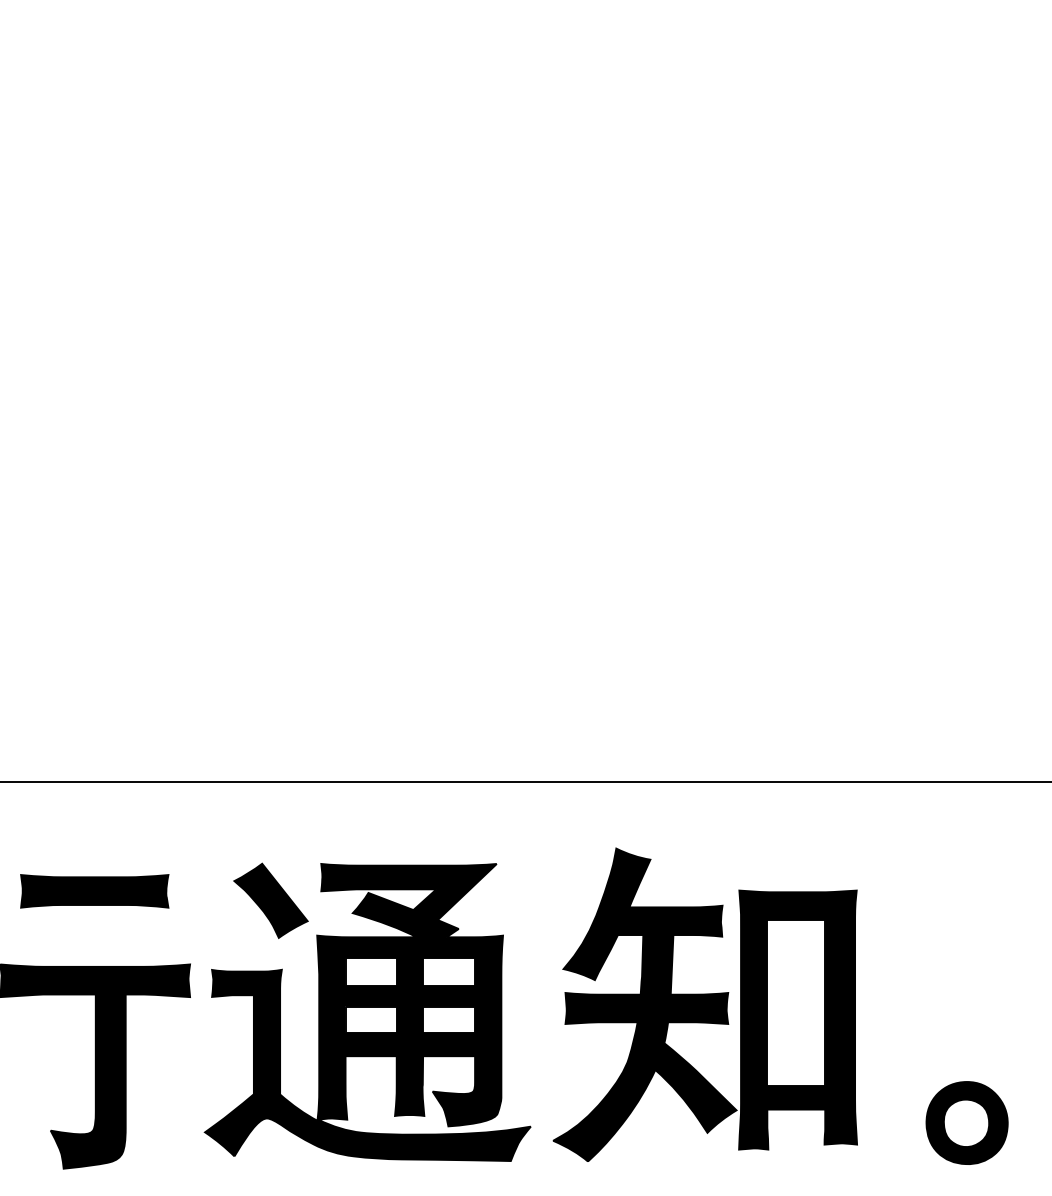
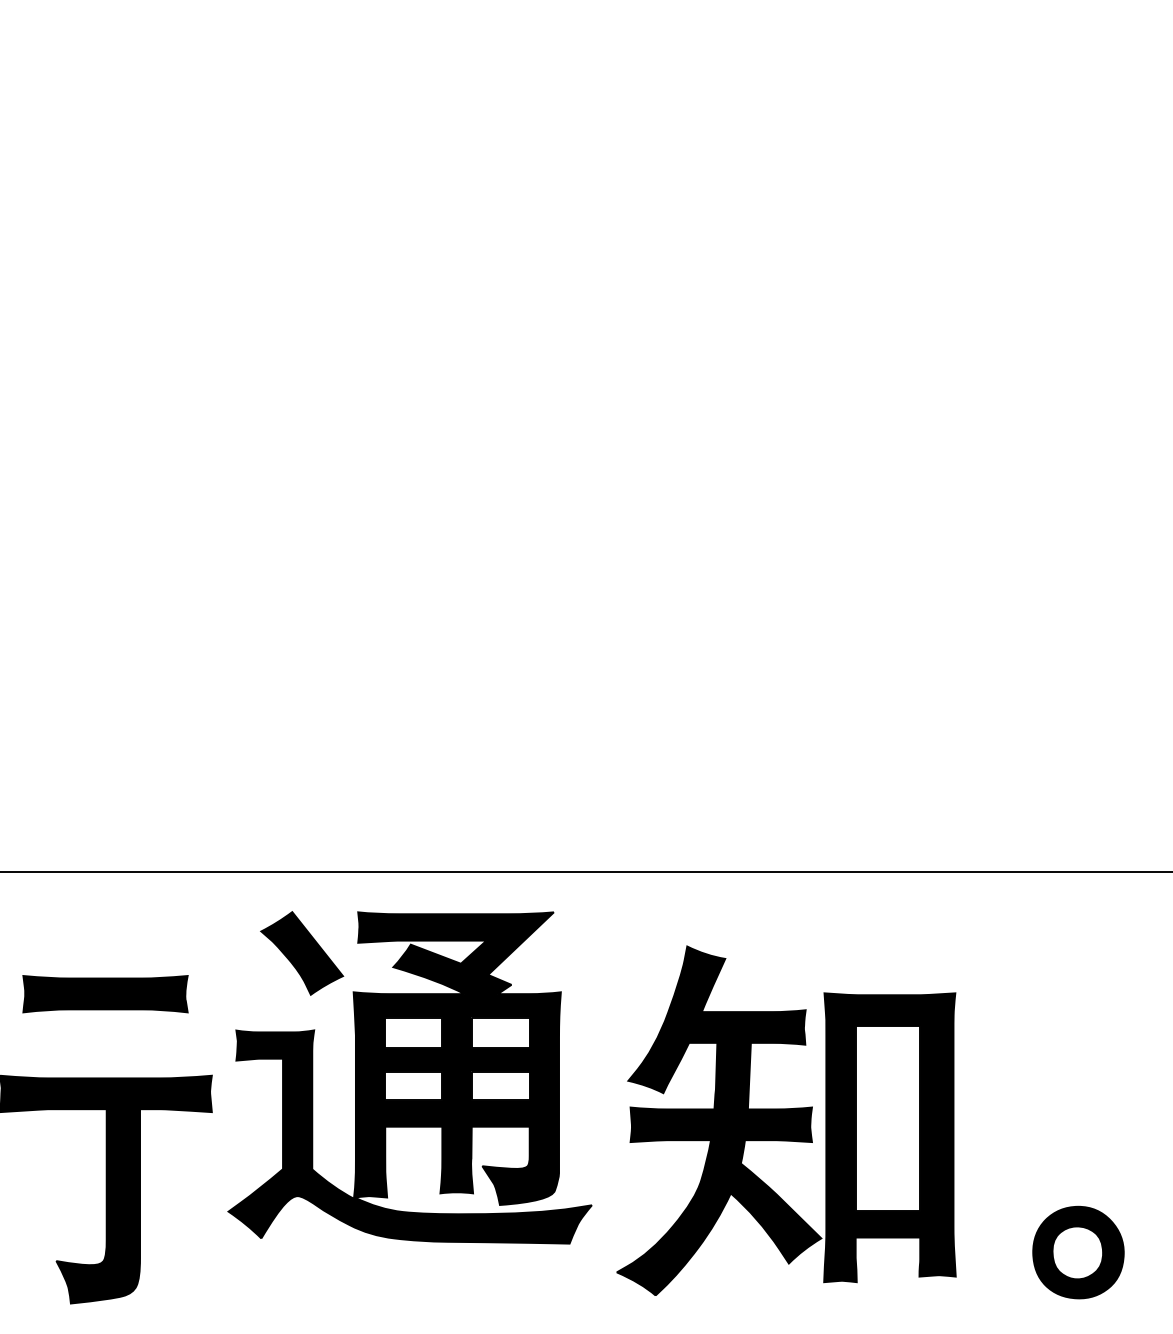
part: (367, 1011) -> (409, 1076), moved

